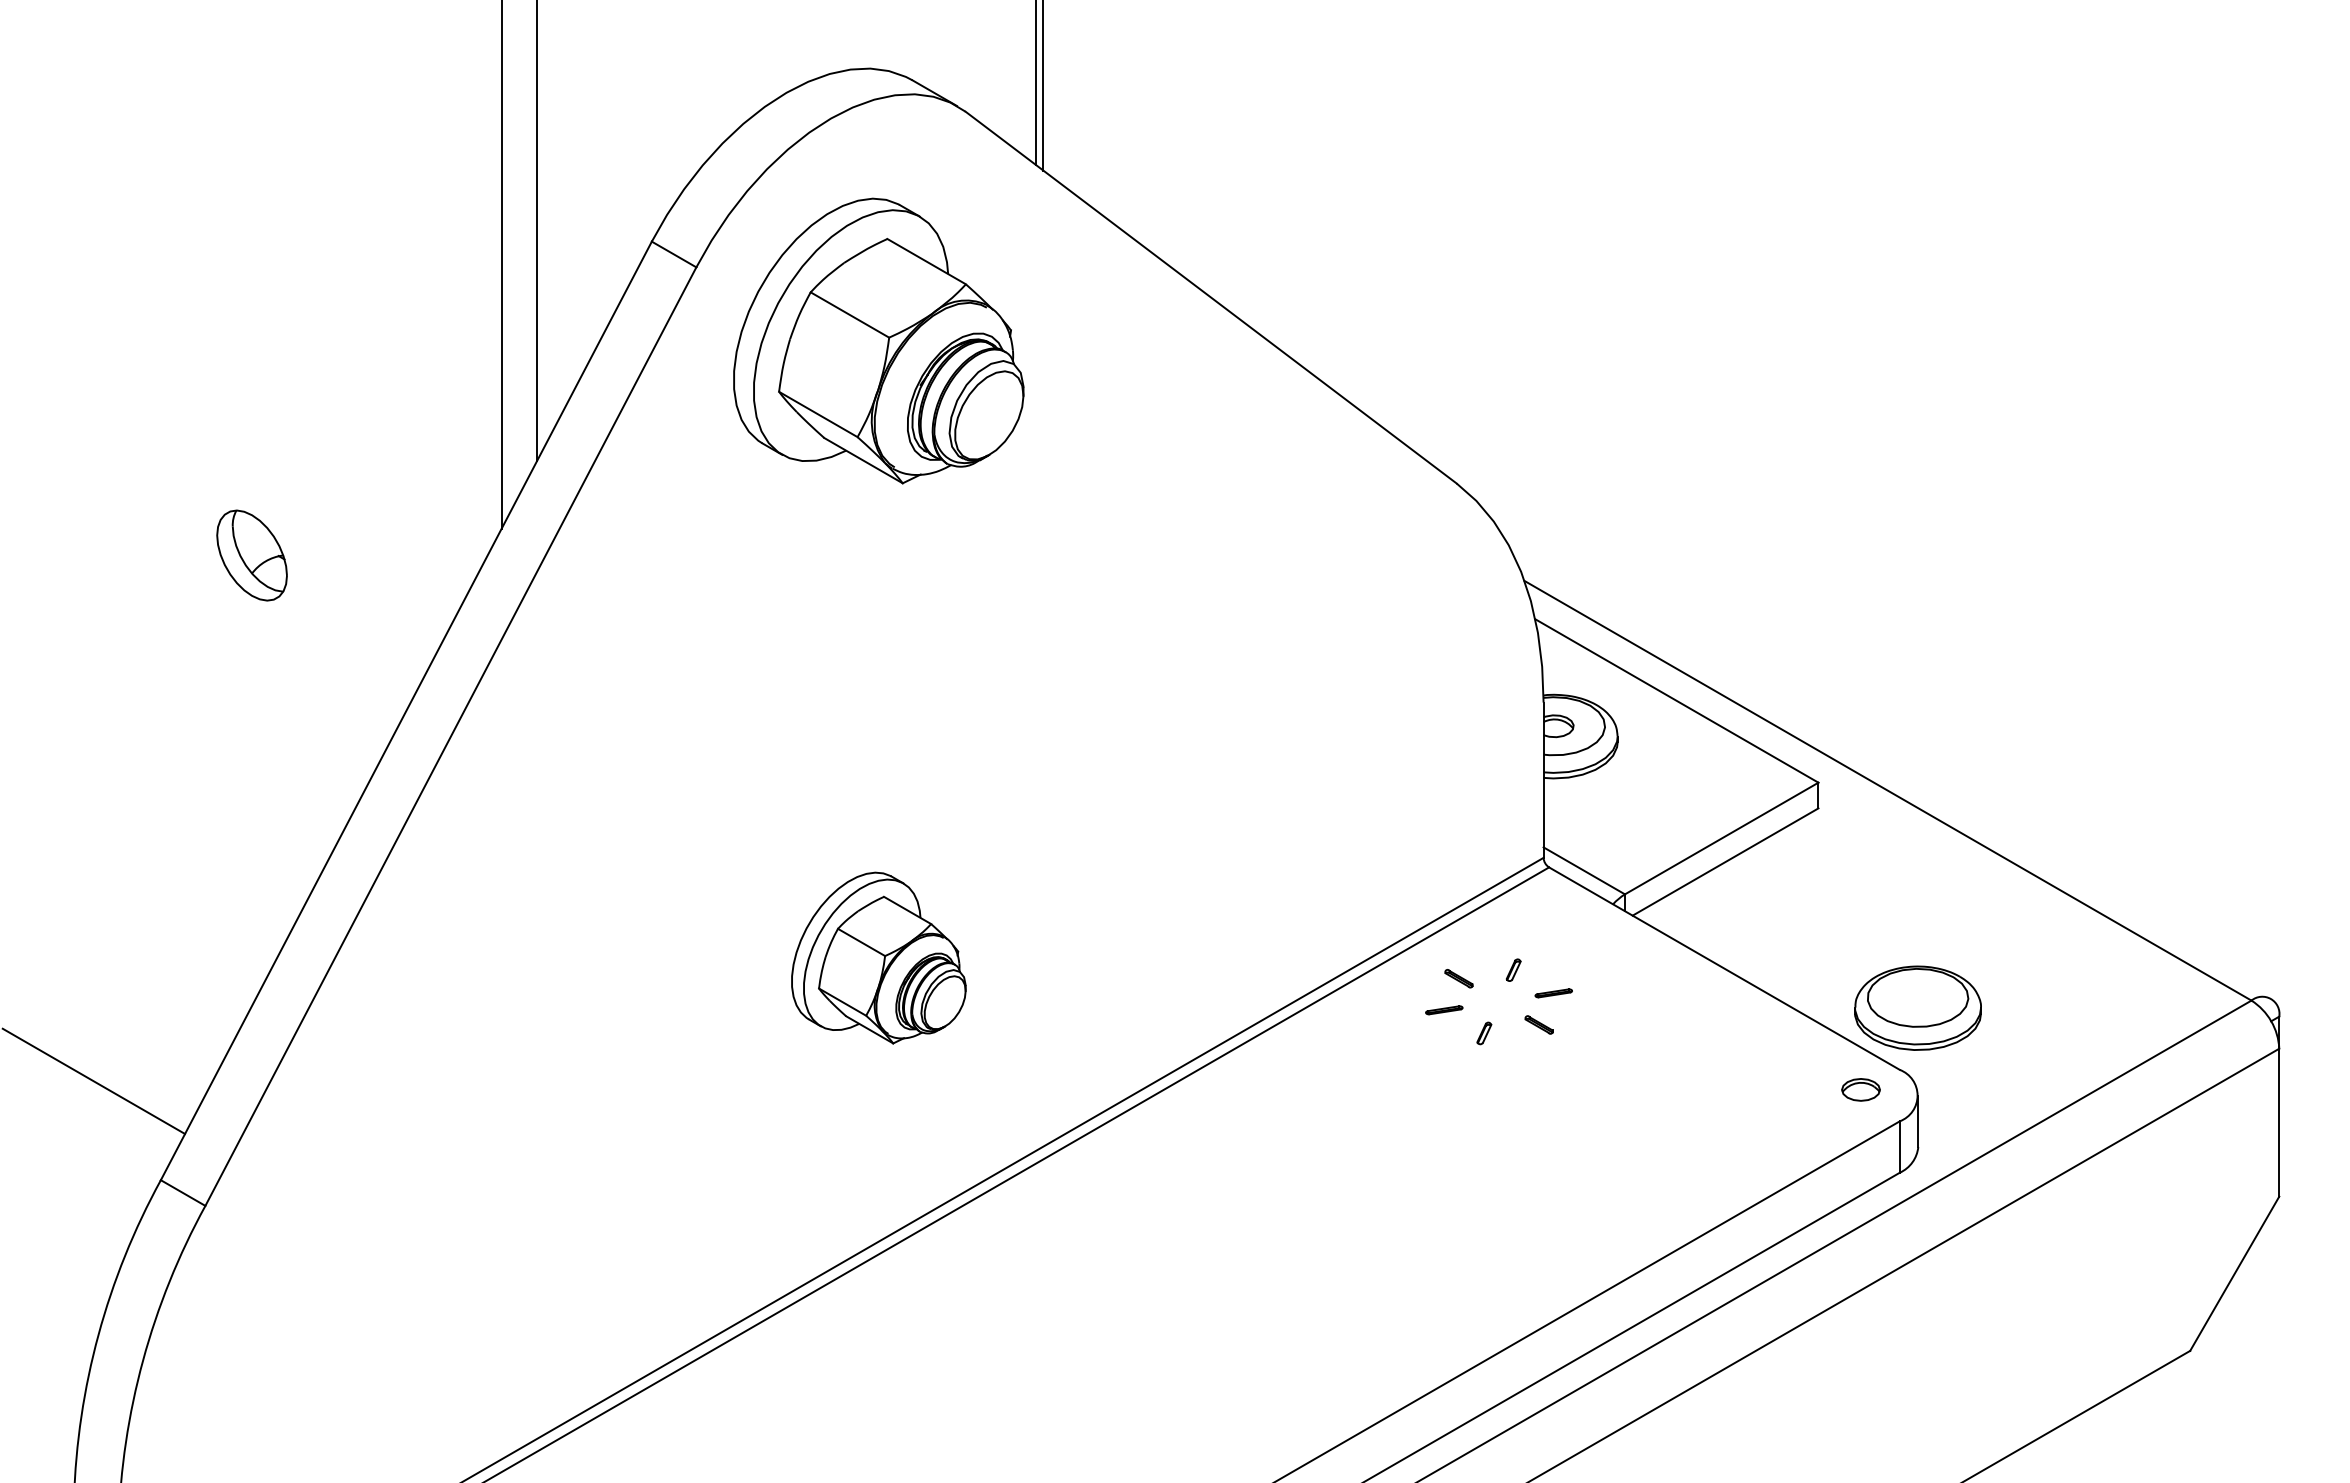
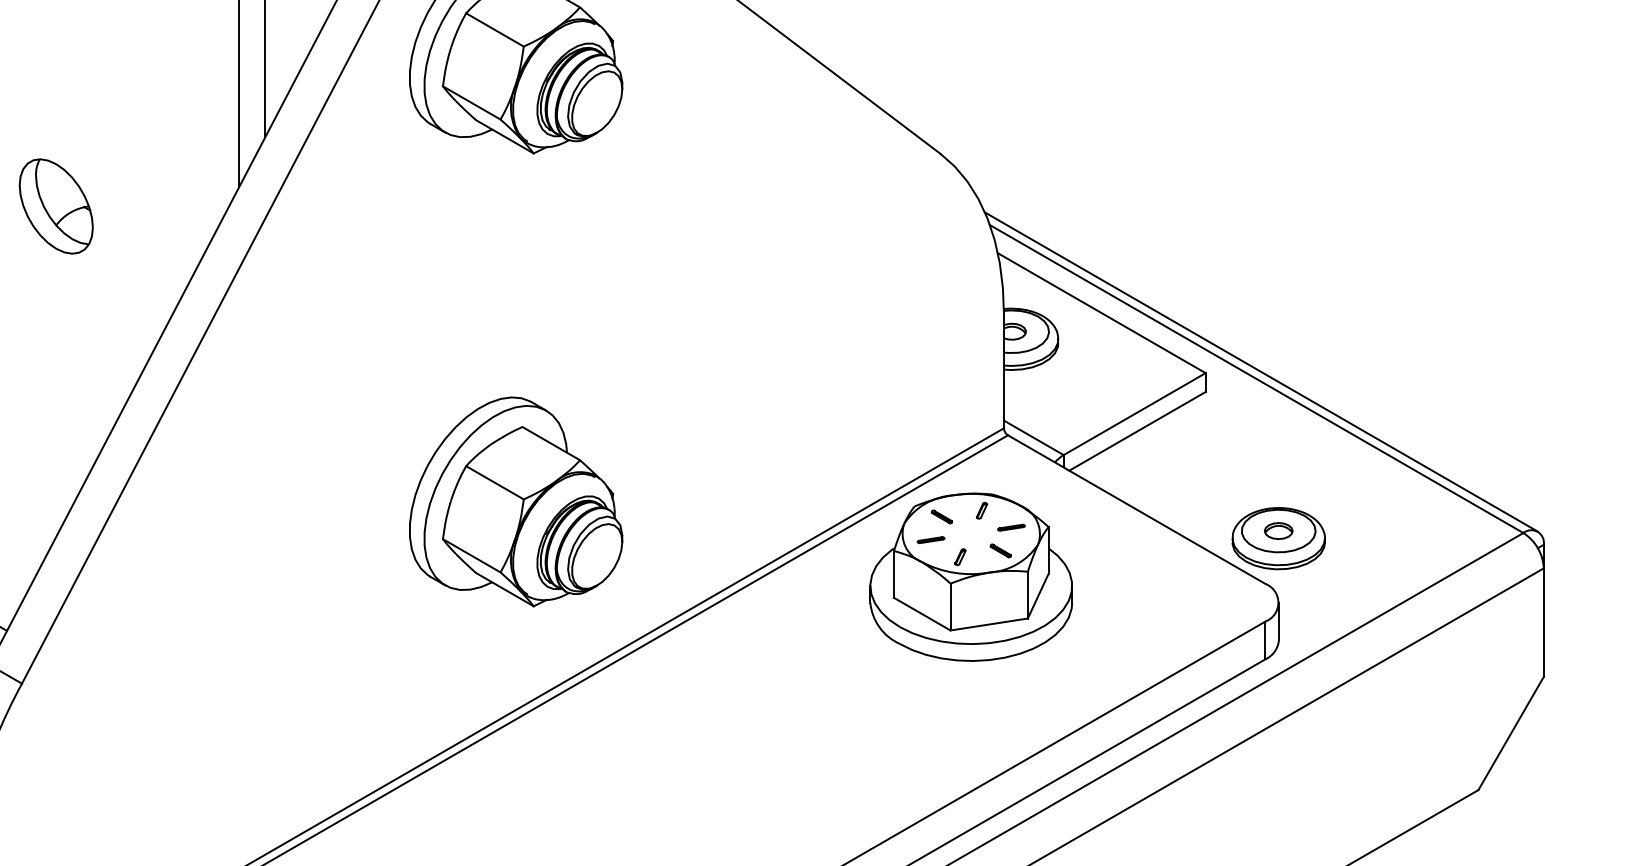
part: (251, 555) -> (55, 206), size x1.43
line: (1894, 780) -> (1261, 371), added
part: (878, 957) -> (515, 501), size x1.67
part: (1498, 1060) -> (970, 577), added
part: (1860, 1089) -> (1278, 530), moved

